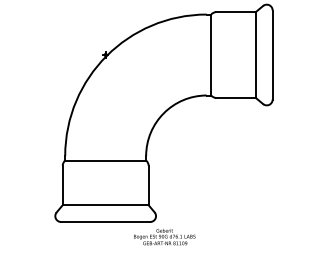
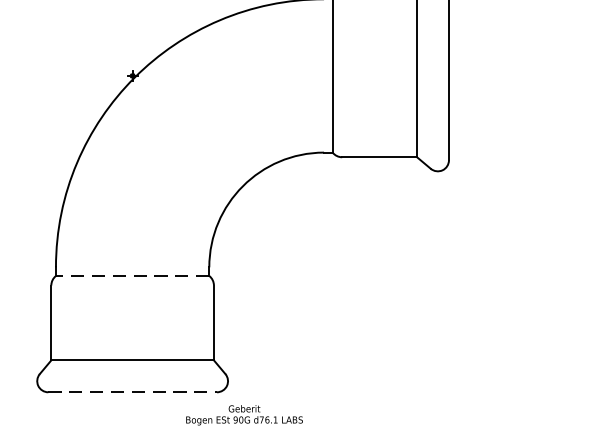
line: (105, 160) -> (132, 275), solid -> dashed
line: (105, 222) -> (132, 393), solid -> dashed

